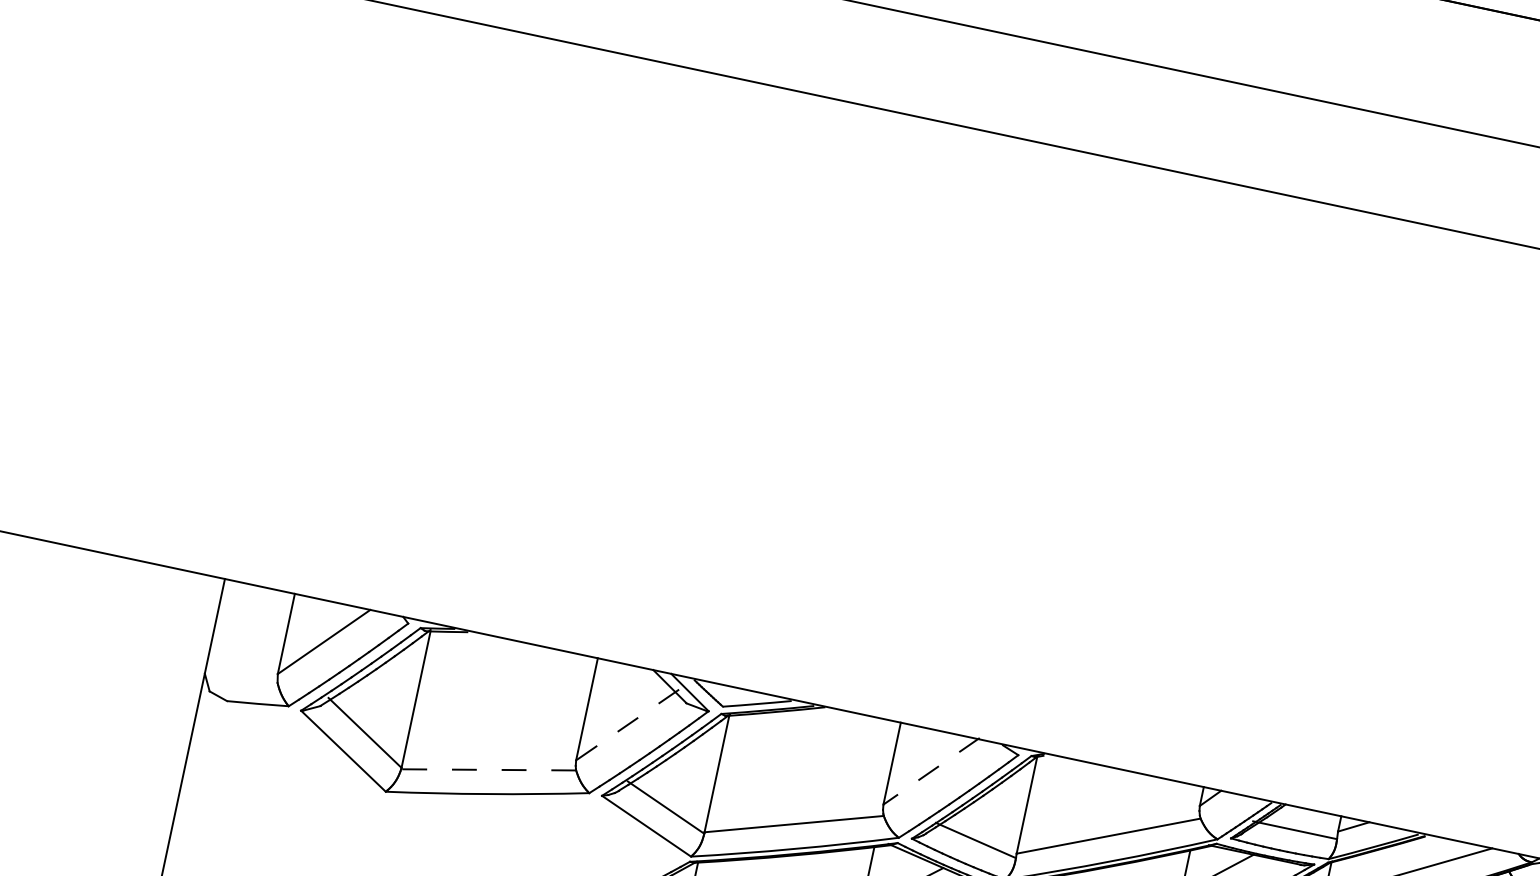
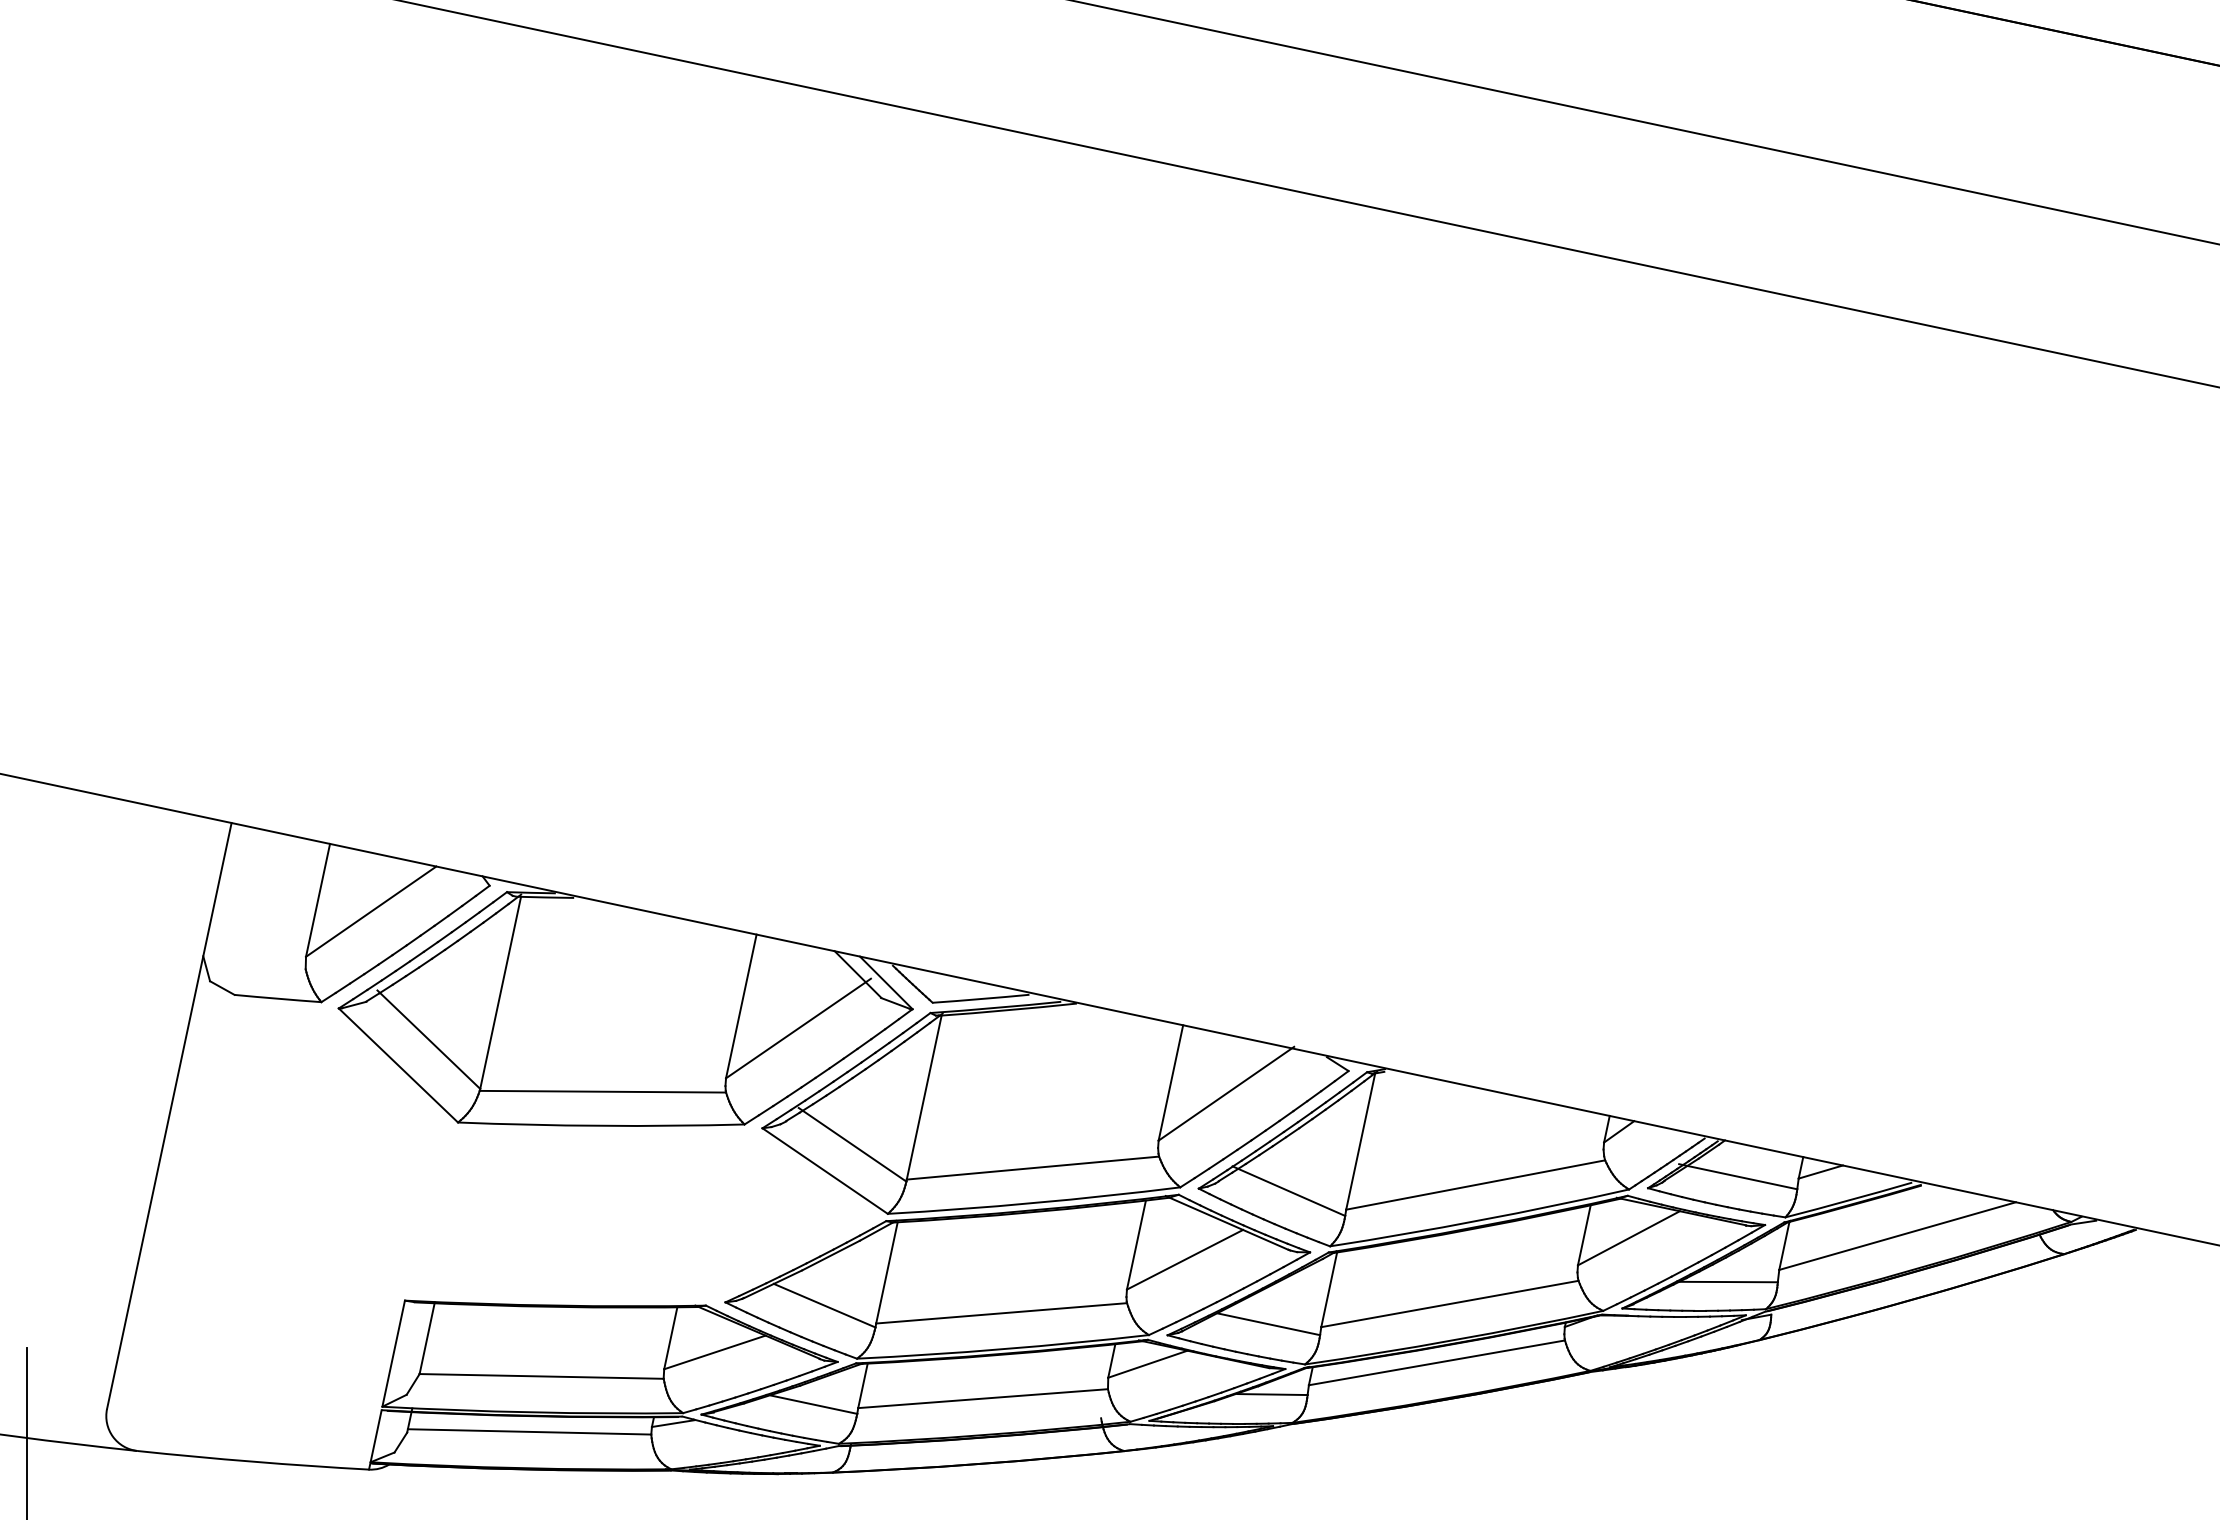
line: (627, 724) -> (798, 1028), dashed -> solid
line: (488, 769) -> (602, 1091), dashed -> solid
line: (931, 771) -> (1226, 1094), dashed -> solid

